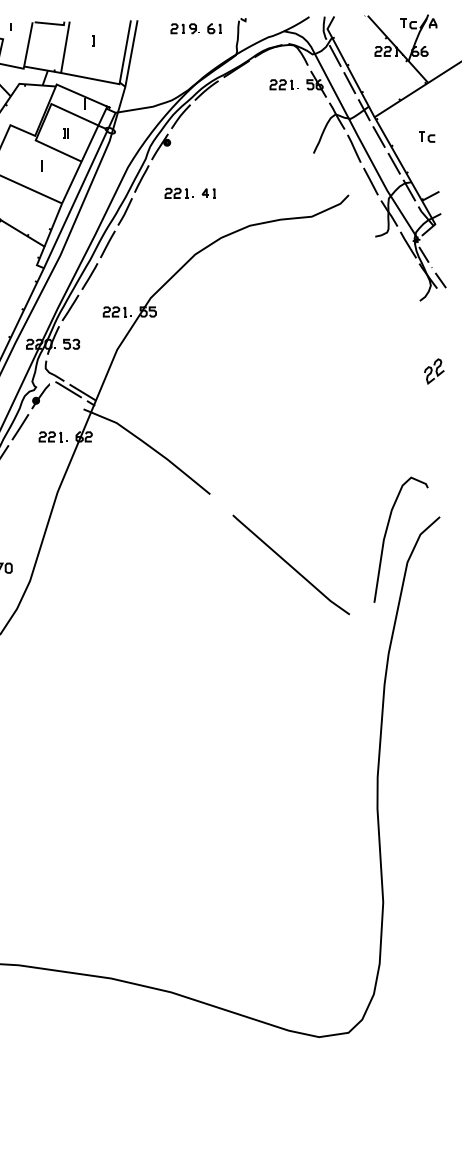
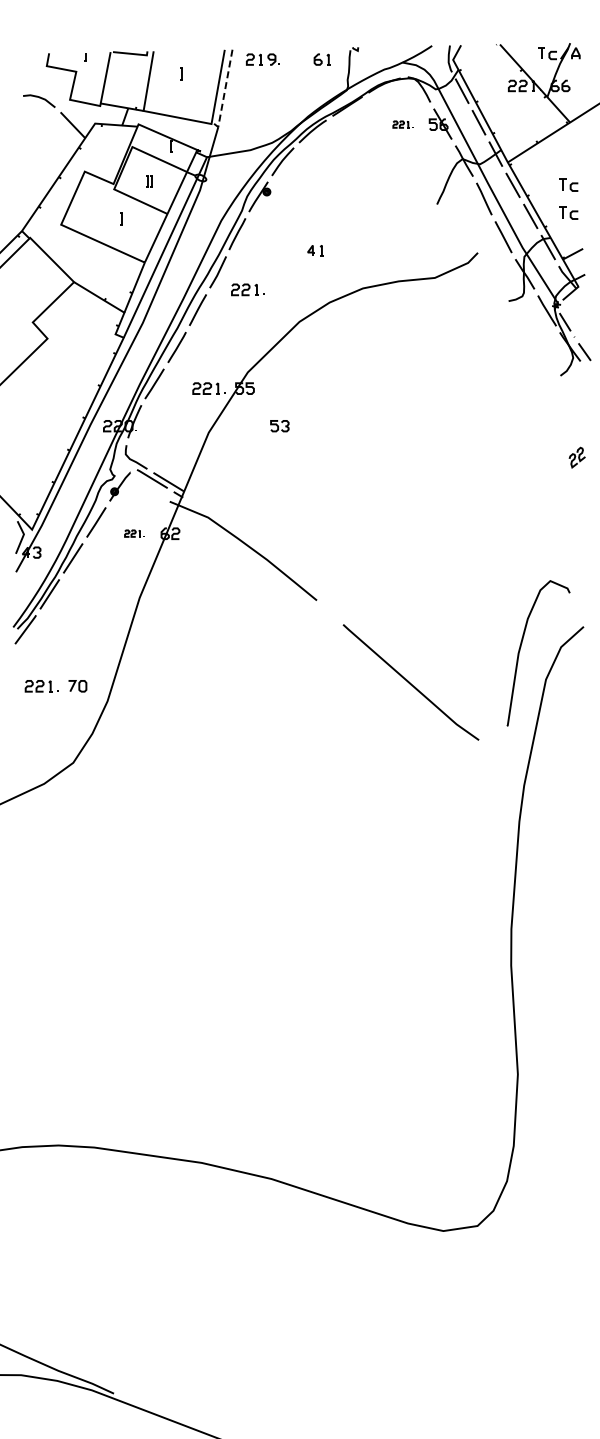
part: (184, 28) -> (262, 59), moved
line: (130, 57) -> (224, 93), solid -> dashed
part: (283, 84) -> (402, 124), size x0.6
part: (426, 160) -> (568, 212), added
part: (178, 193) -> (247, 289), moved
part: (71, 344) -> (279, 426), moved
part: (434, 371) -> (577, 457), size x0.7
part: (53, 436) -> (134, 533), size x0.6

